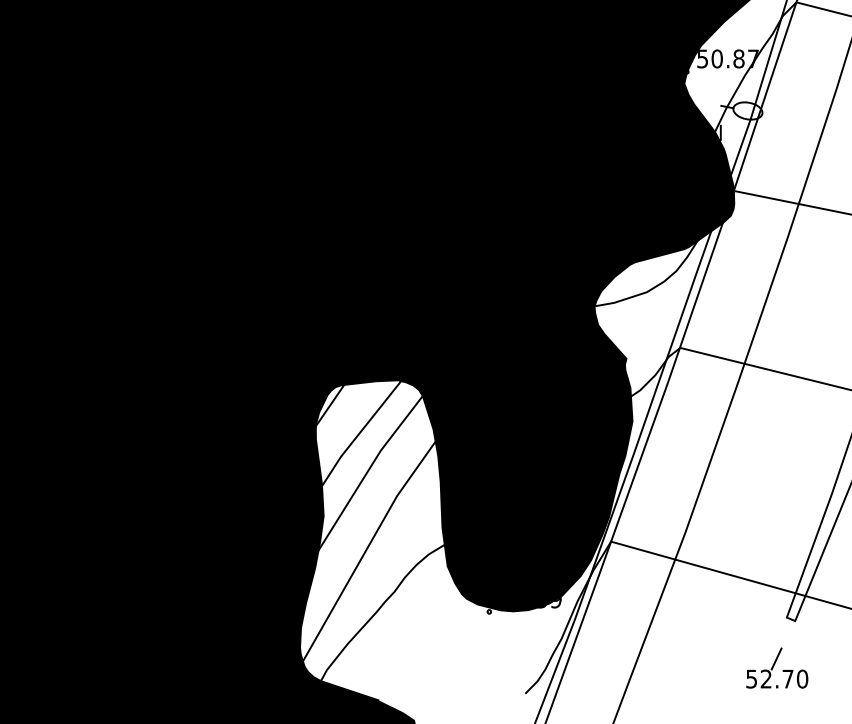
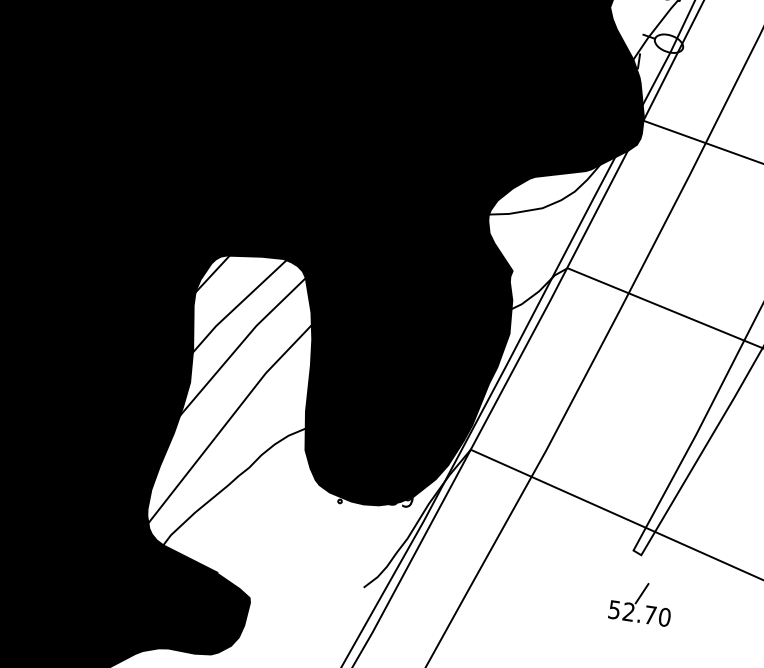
part: (777, 667) -> (641, 602), moved

